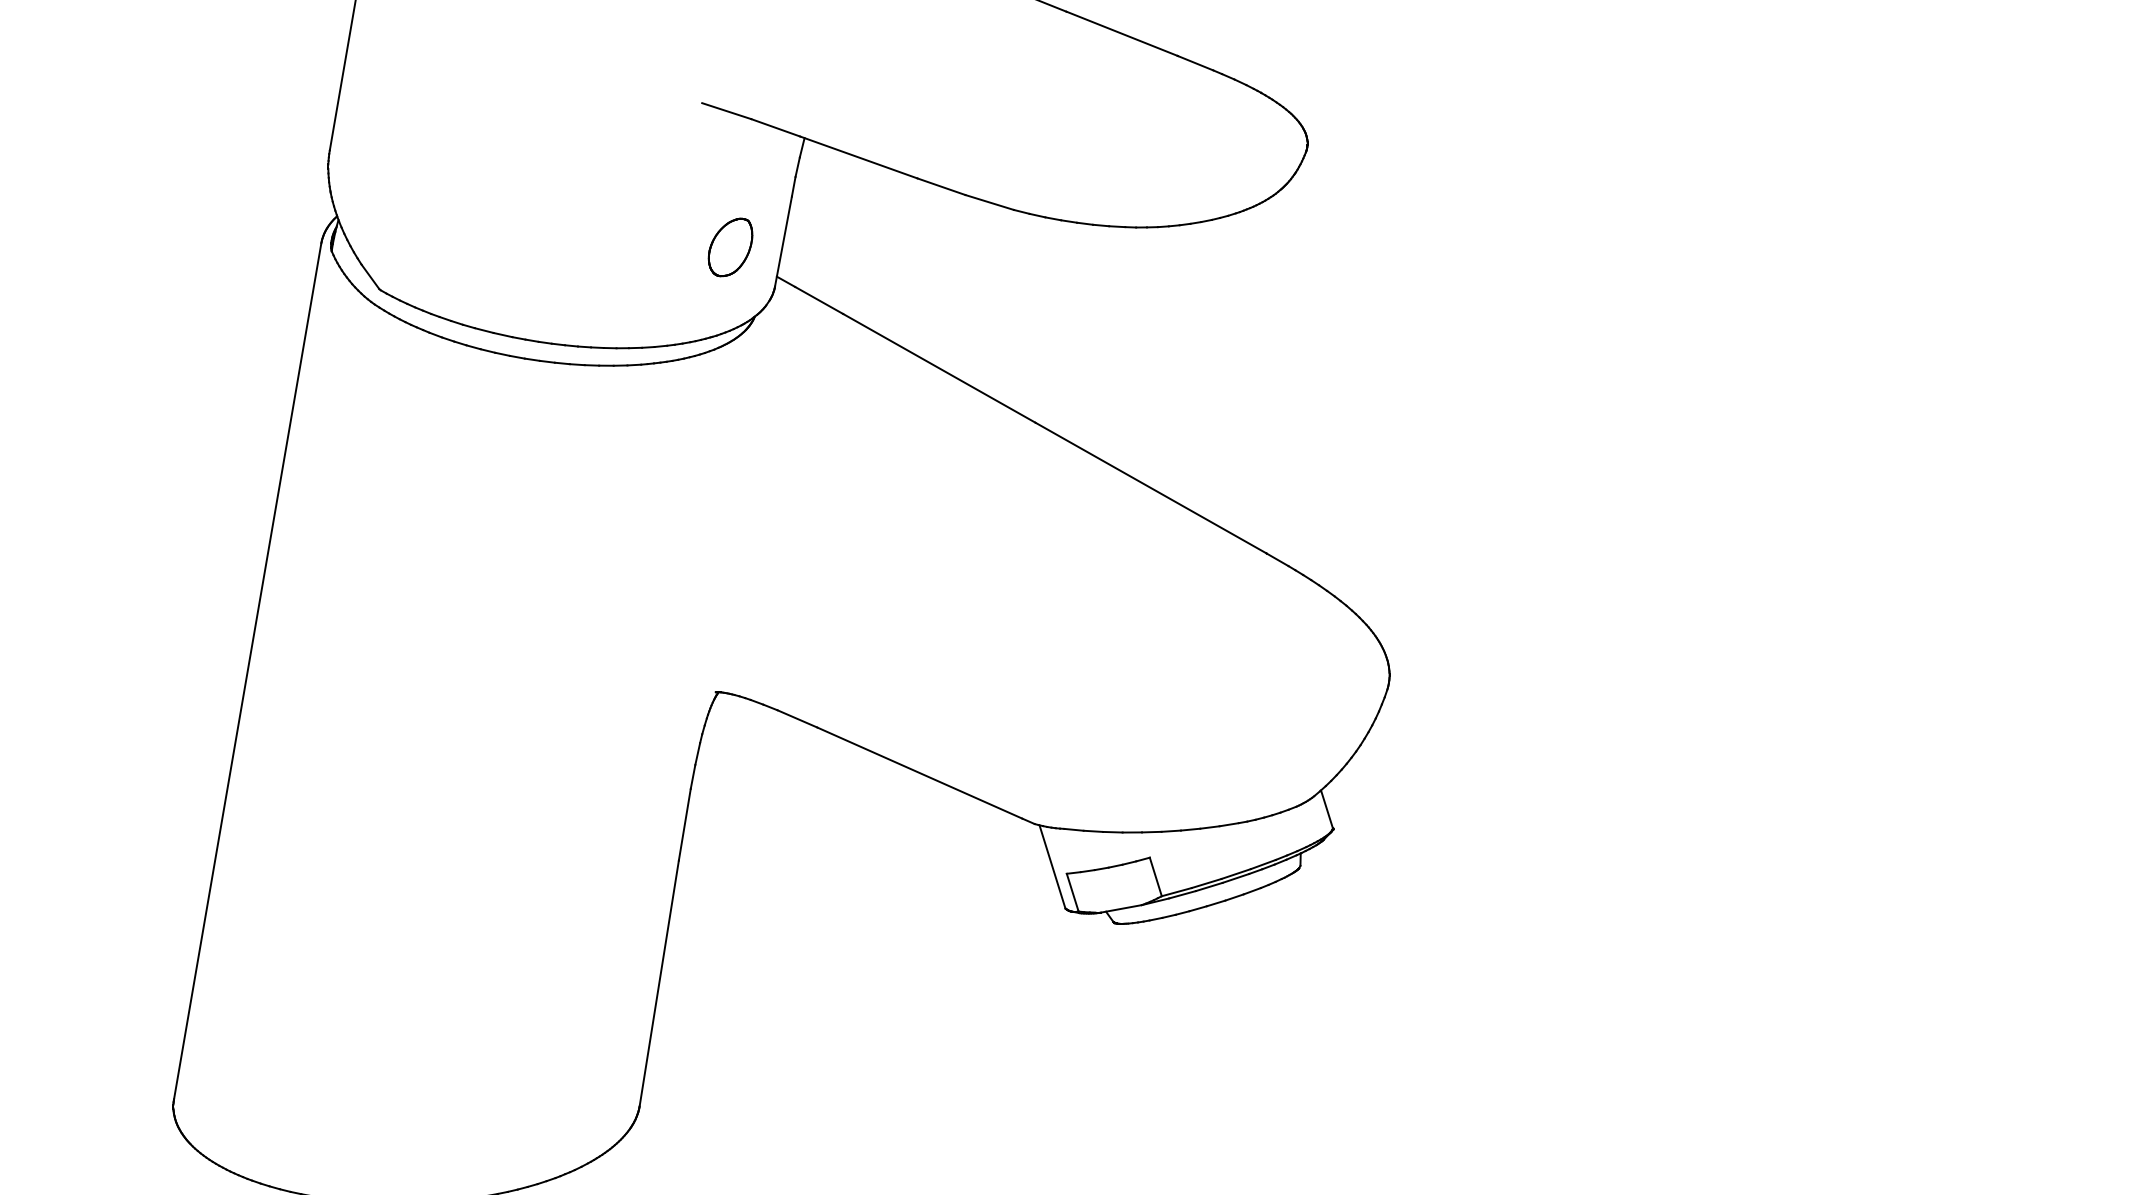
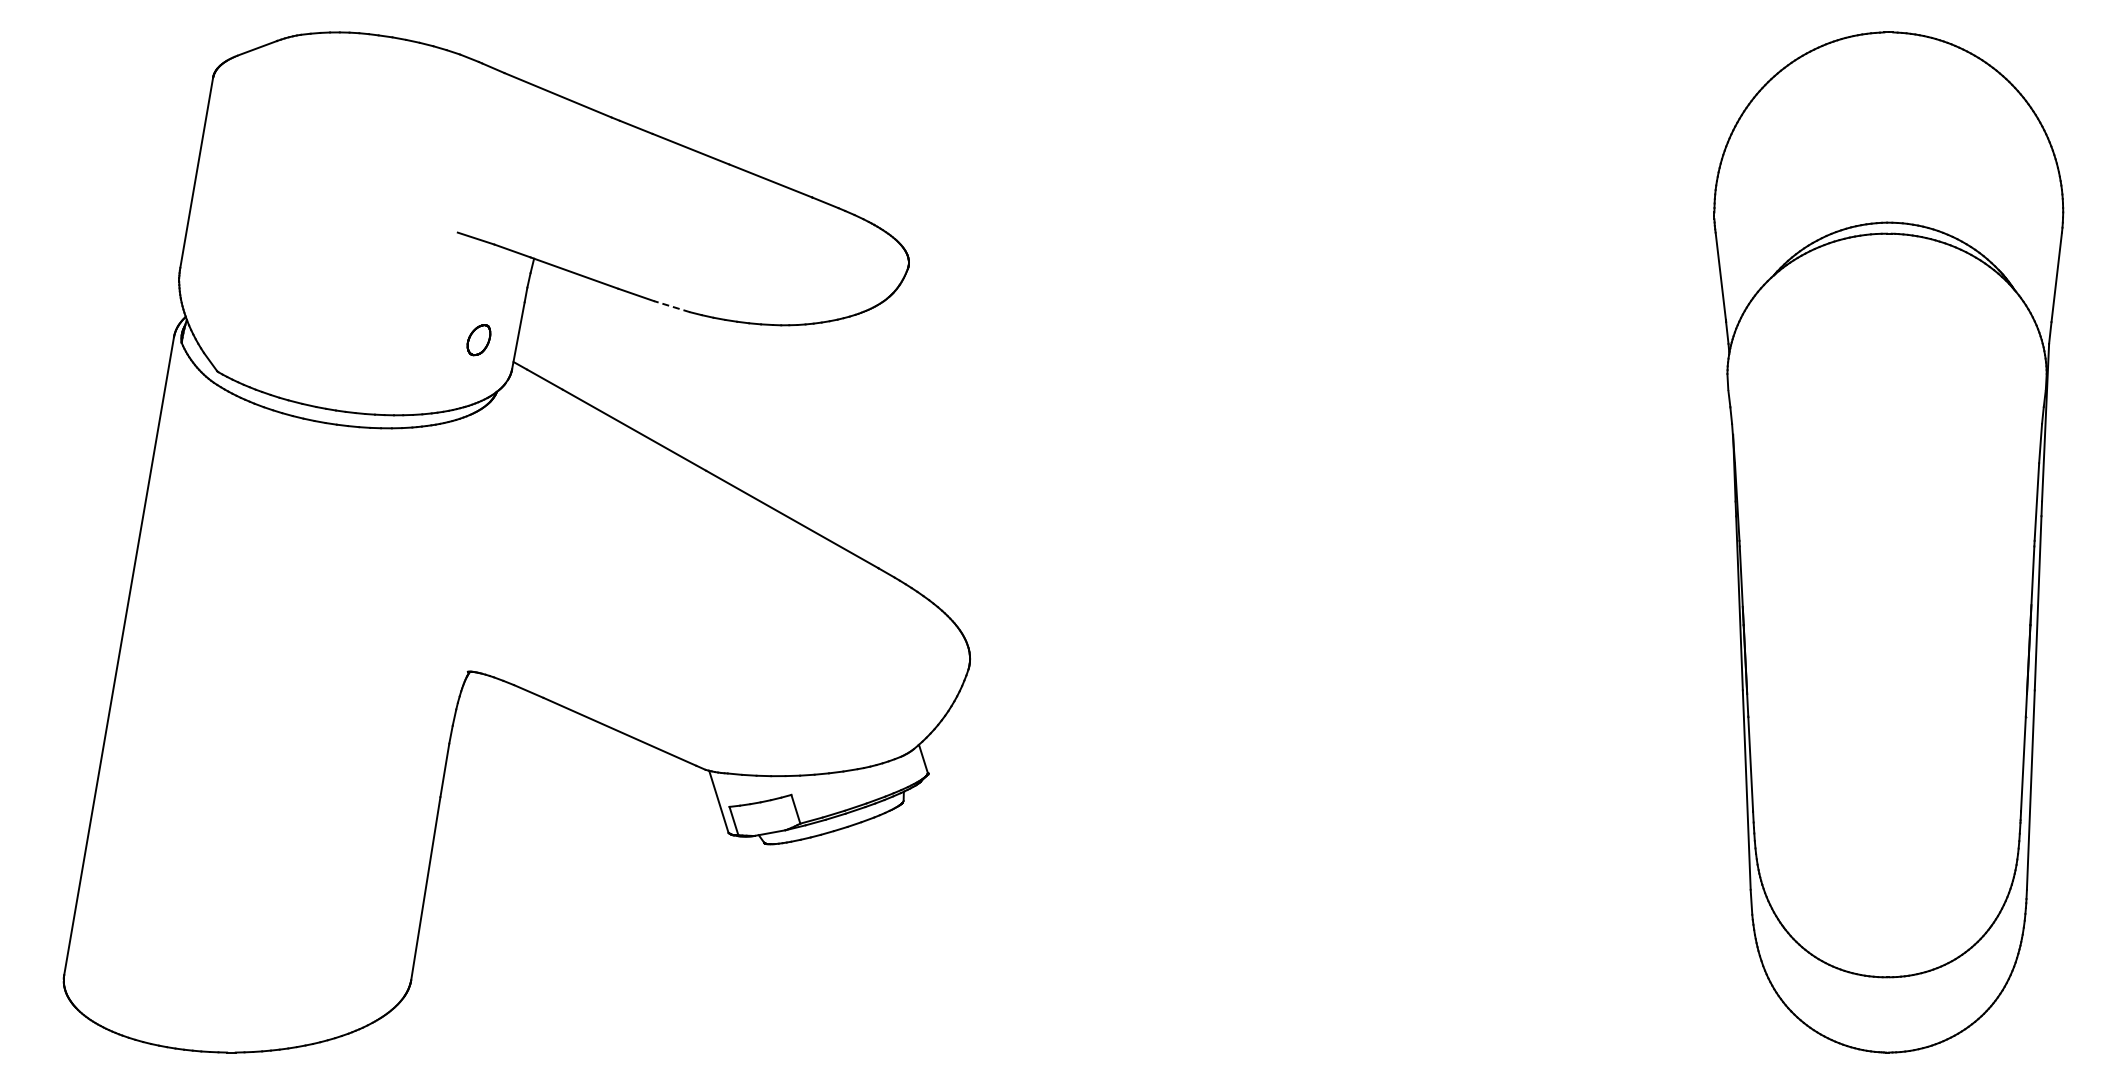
line: (990, 202) -> (672, 306), solid -> dashed
part: (729, 246) -> (478, 339), size x0.7

